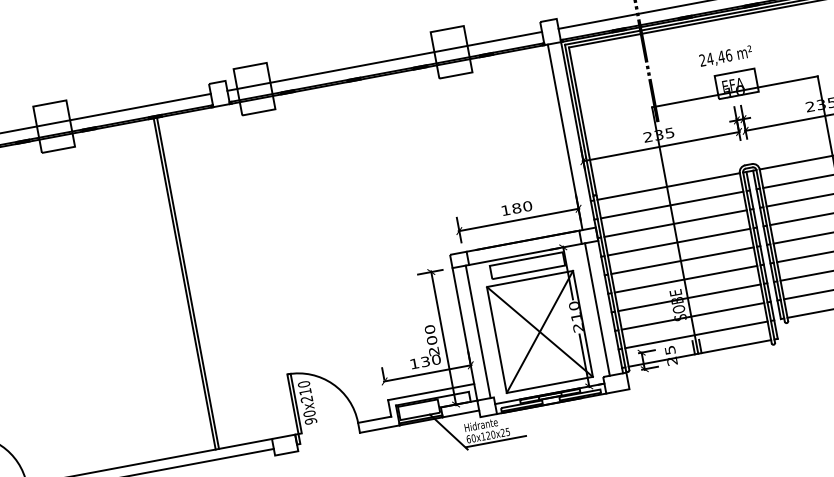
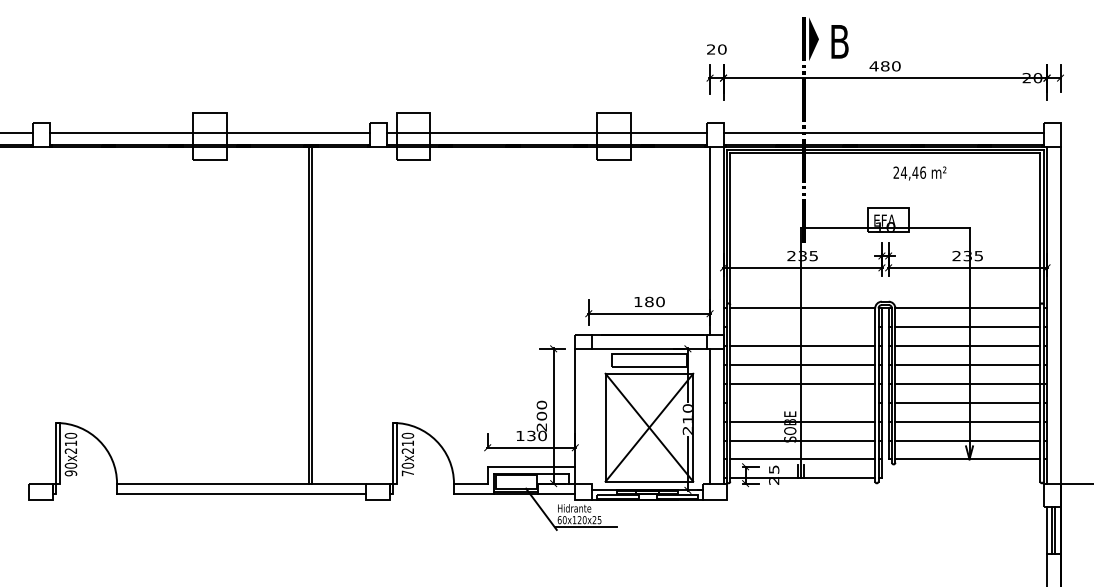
text: (725, 56) -> (919, 173), moved
line: (671, 205) -> (802, 327), removed
line: (685, 279) -> (802, 402), removed
line: (477, 331) -> (588, 415), removed
text: (310, 421) -> (407, 473), 90x210 -> 70x210

